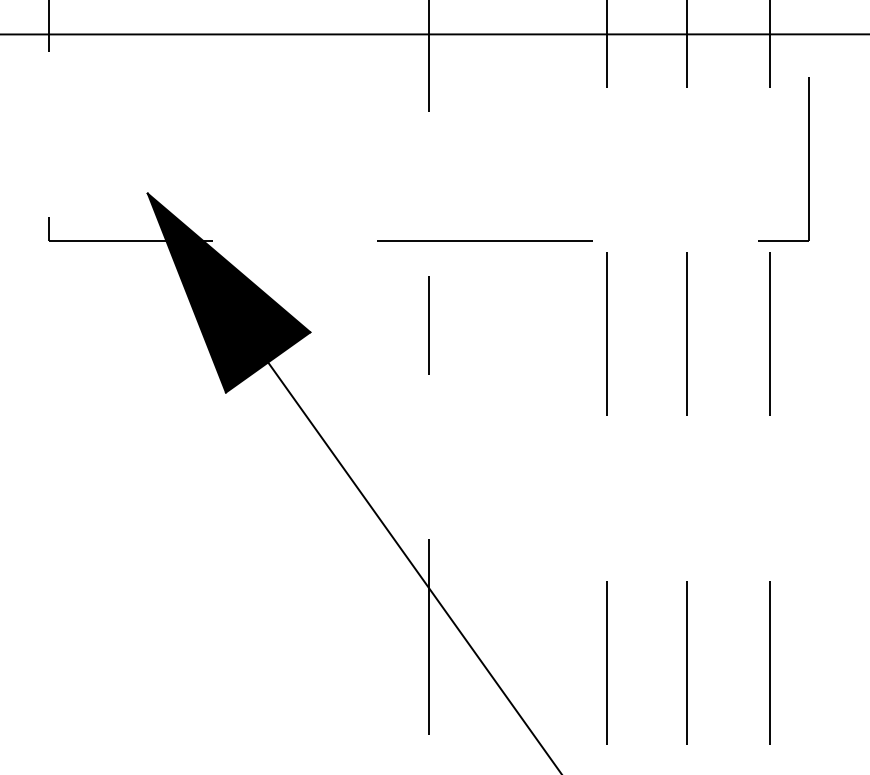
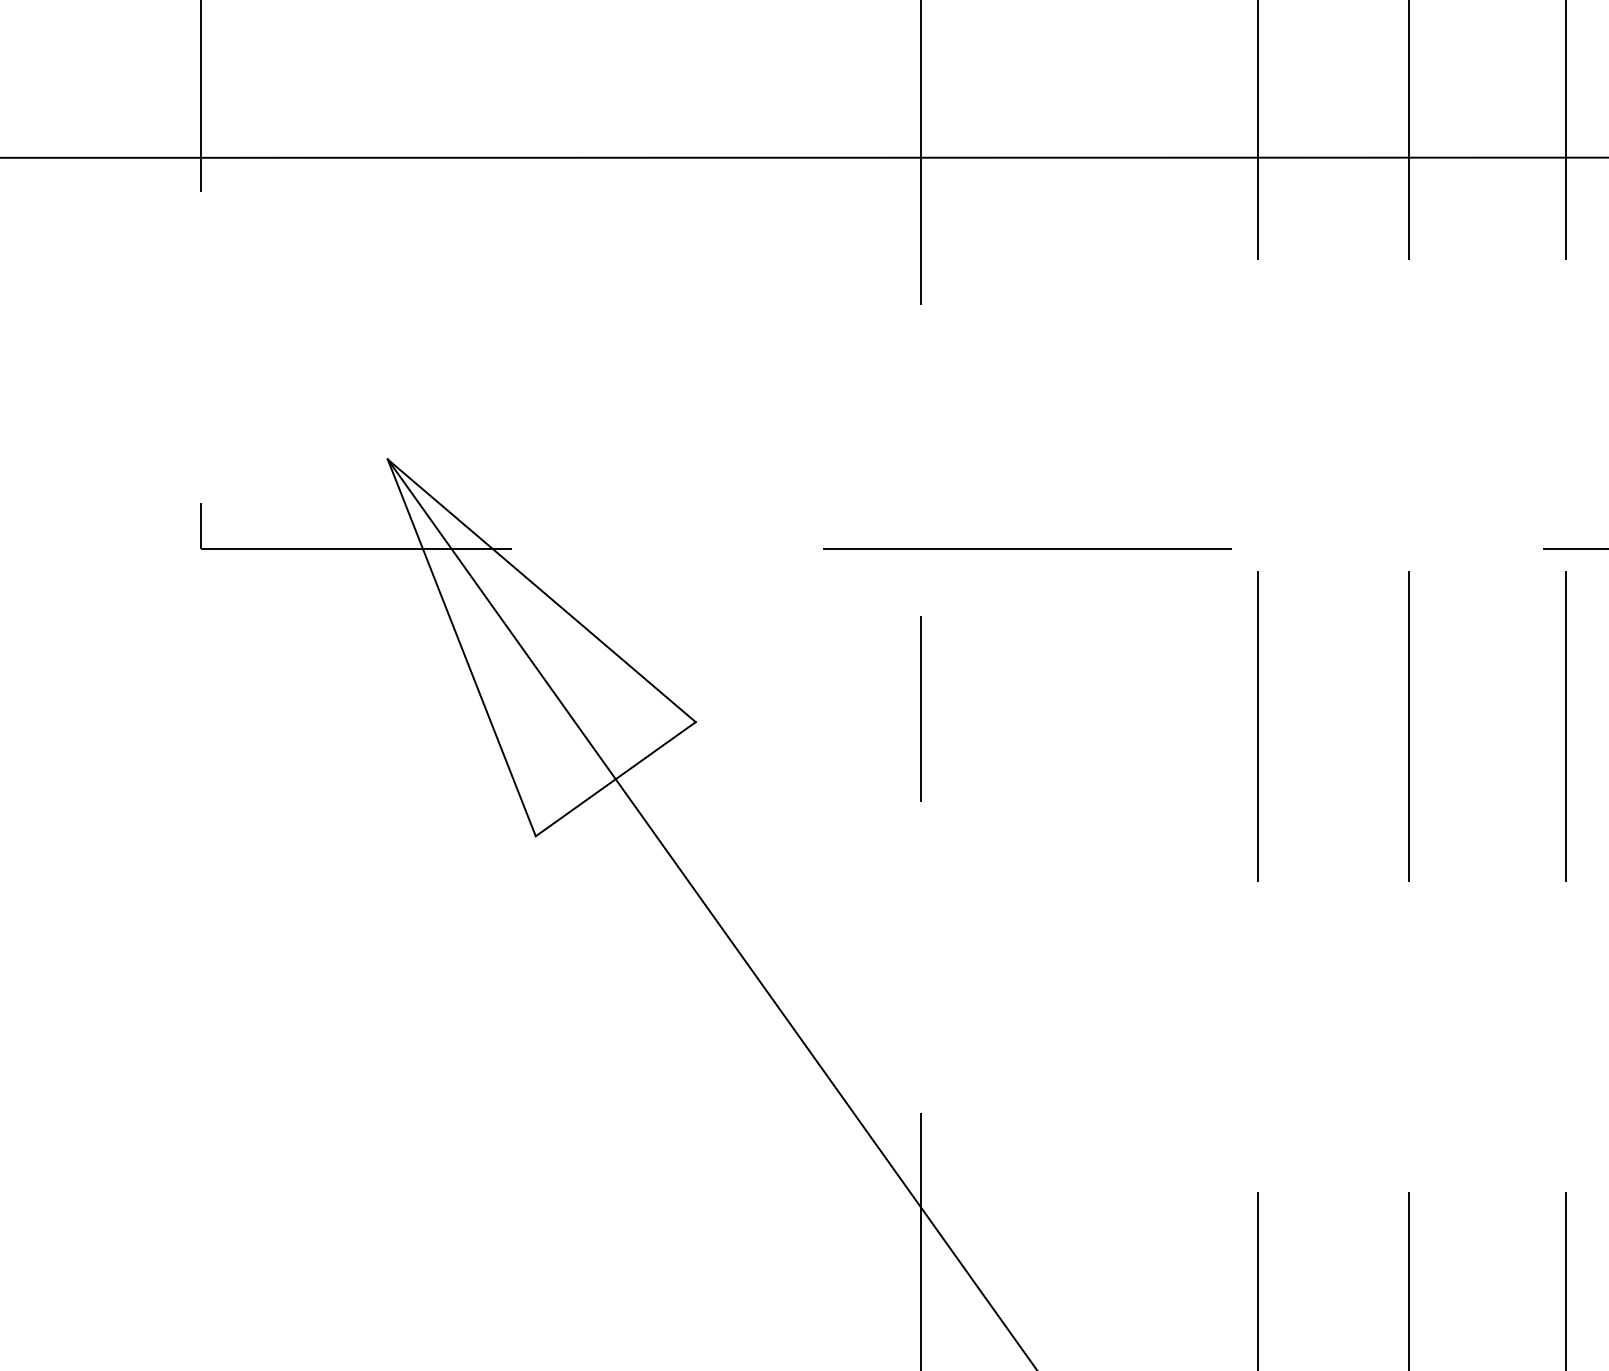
fill: (228, 292) -> (540, 646), removed

